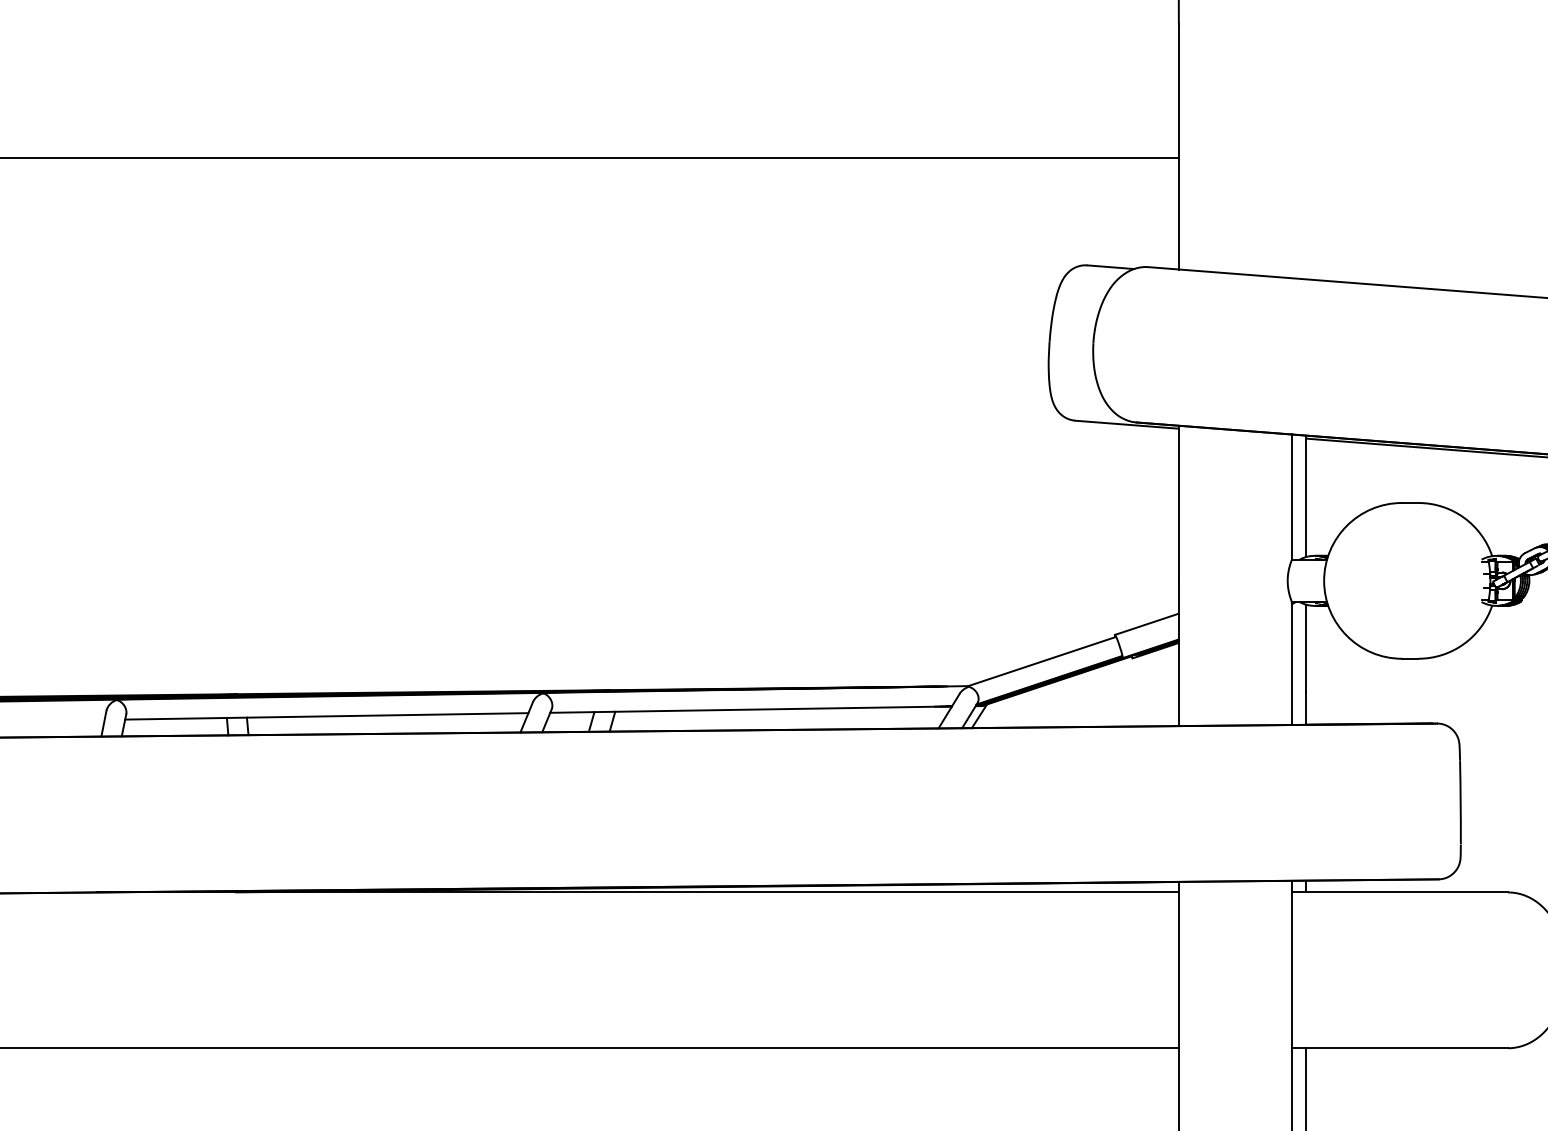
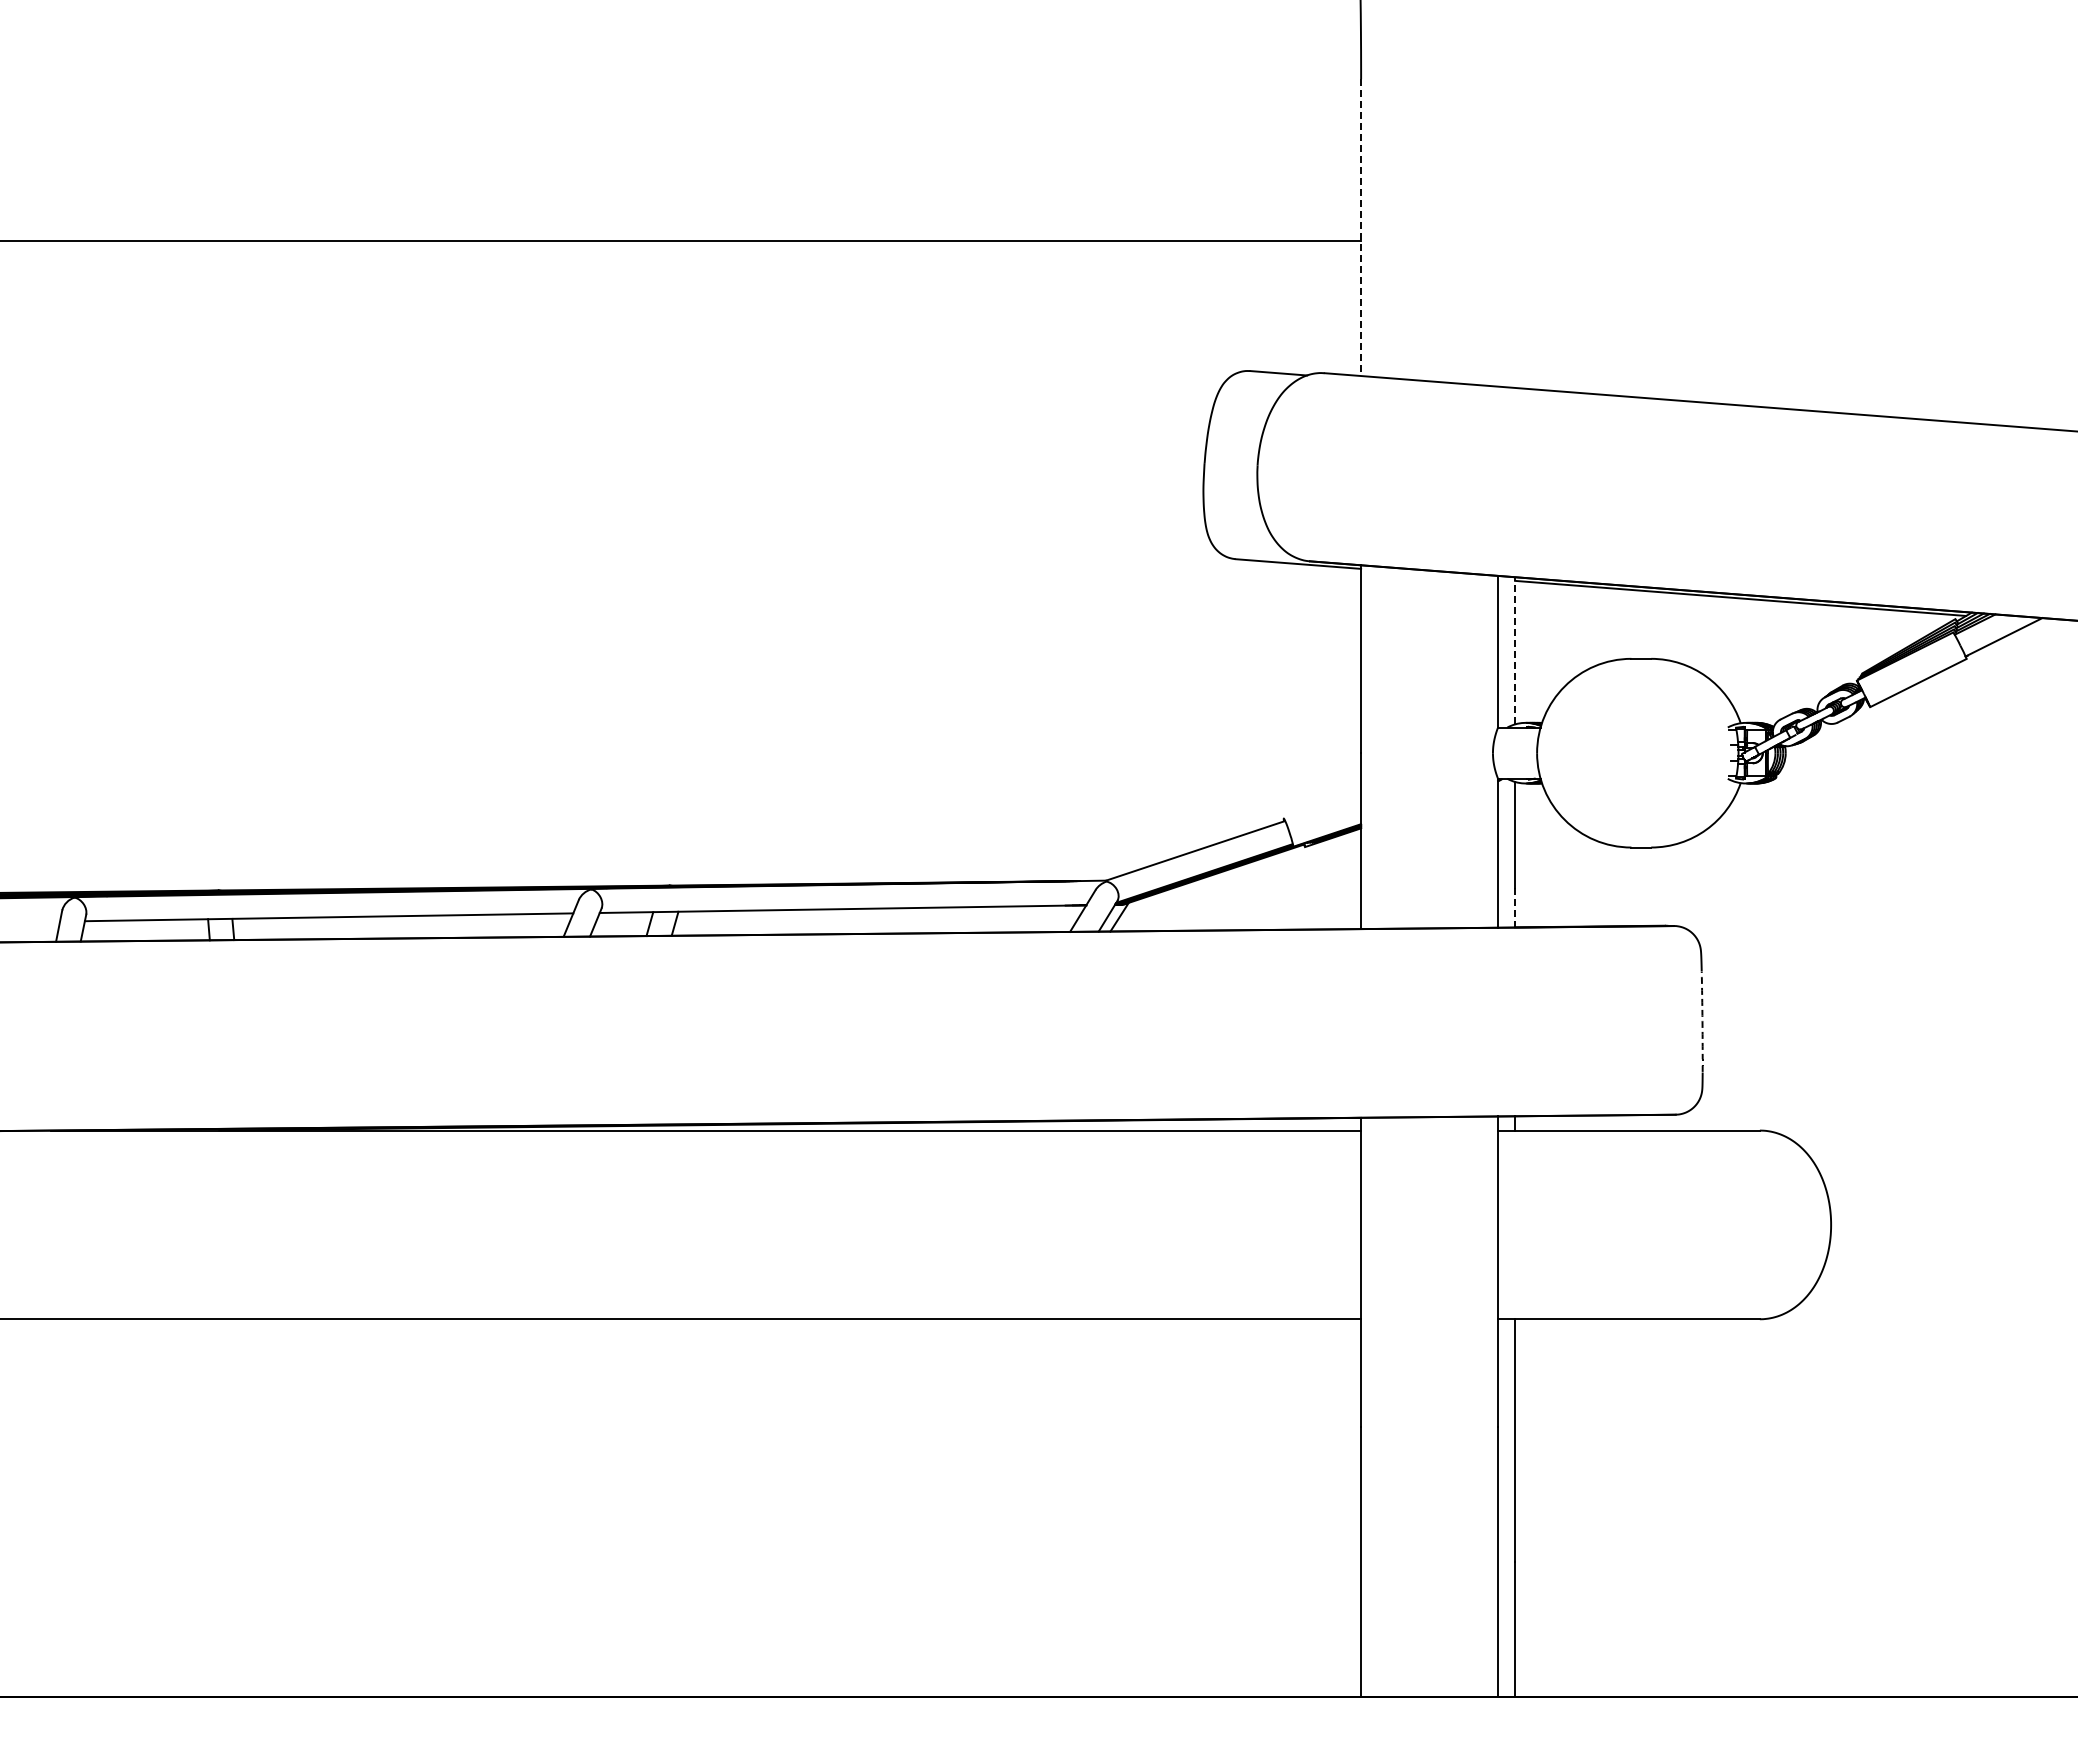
line: (1179, 147) -> (1361, 228), solid -> dashed
line: (1306, 496) -> (1515, 650), solid -> dashed
line: (1146, 624) -> (1322, 805), removed
line: (1306, 708) -> (1515, 907), solid -> dashed
arc: (1460, 802) -> (1702, 1021), solid -> dashed

